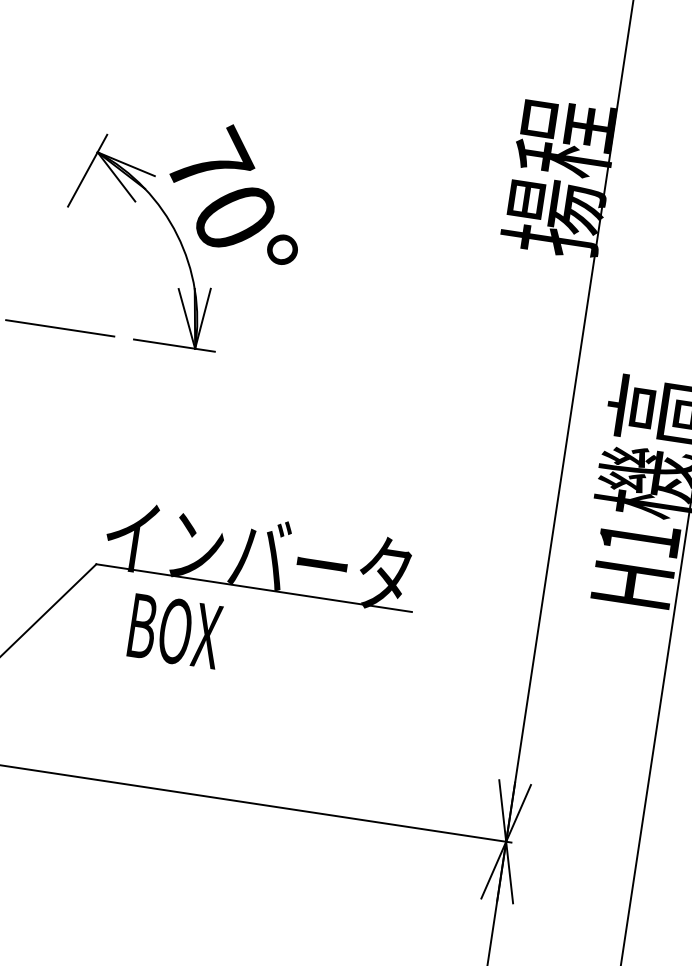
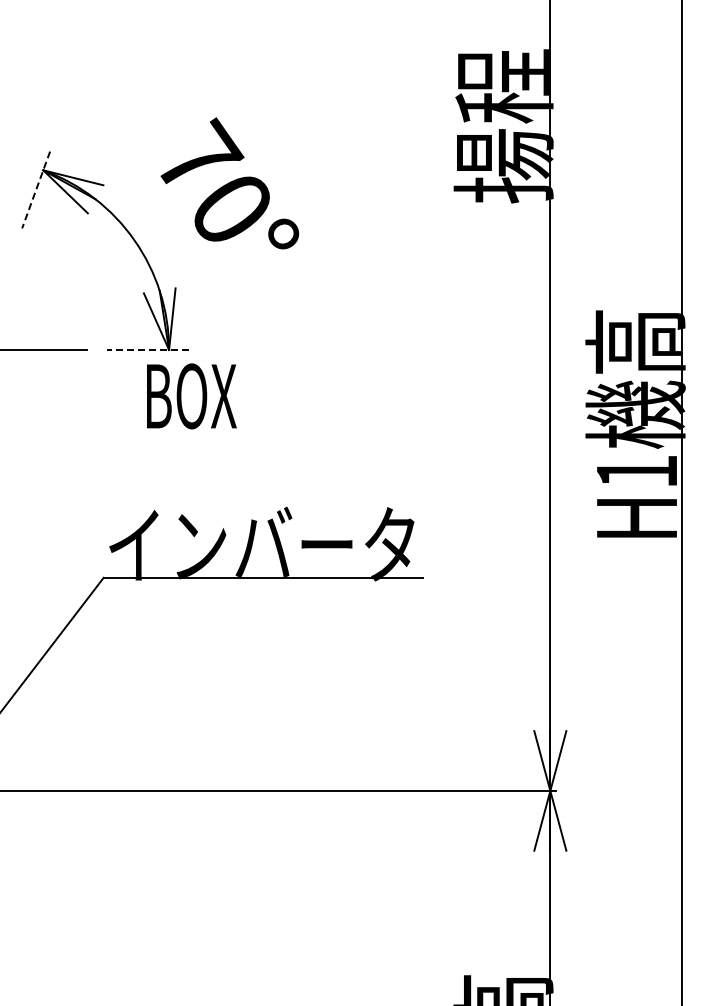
line: (87, 171) -> (36, 190), solid -> dashed
text: (236, 191) -> (229, 183), moved
line: (174, 345) -> (148, 349), solid -> dashed
text: (175, 631) -> (191, 396), moved

